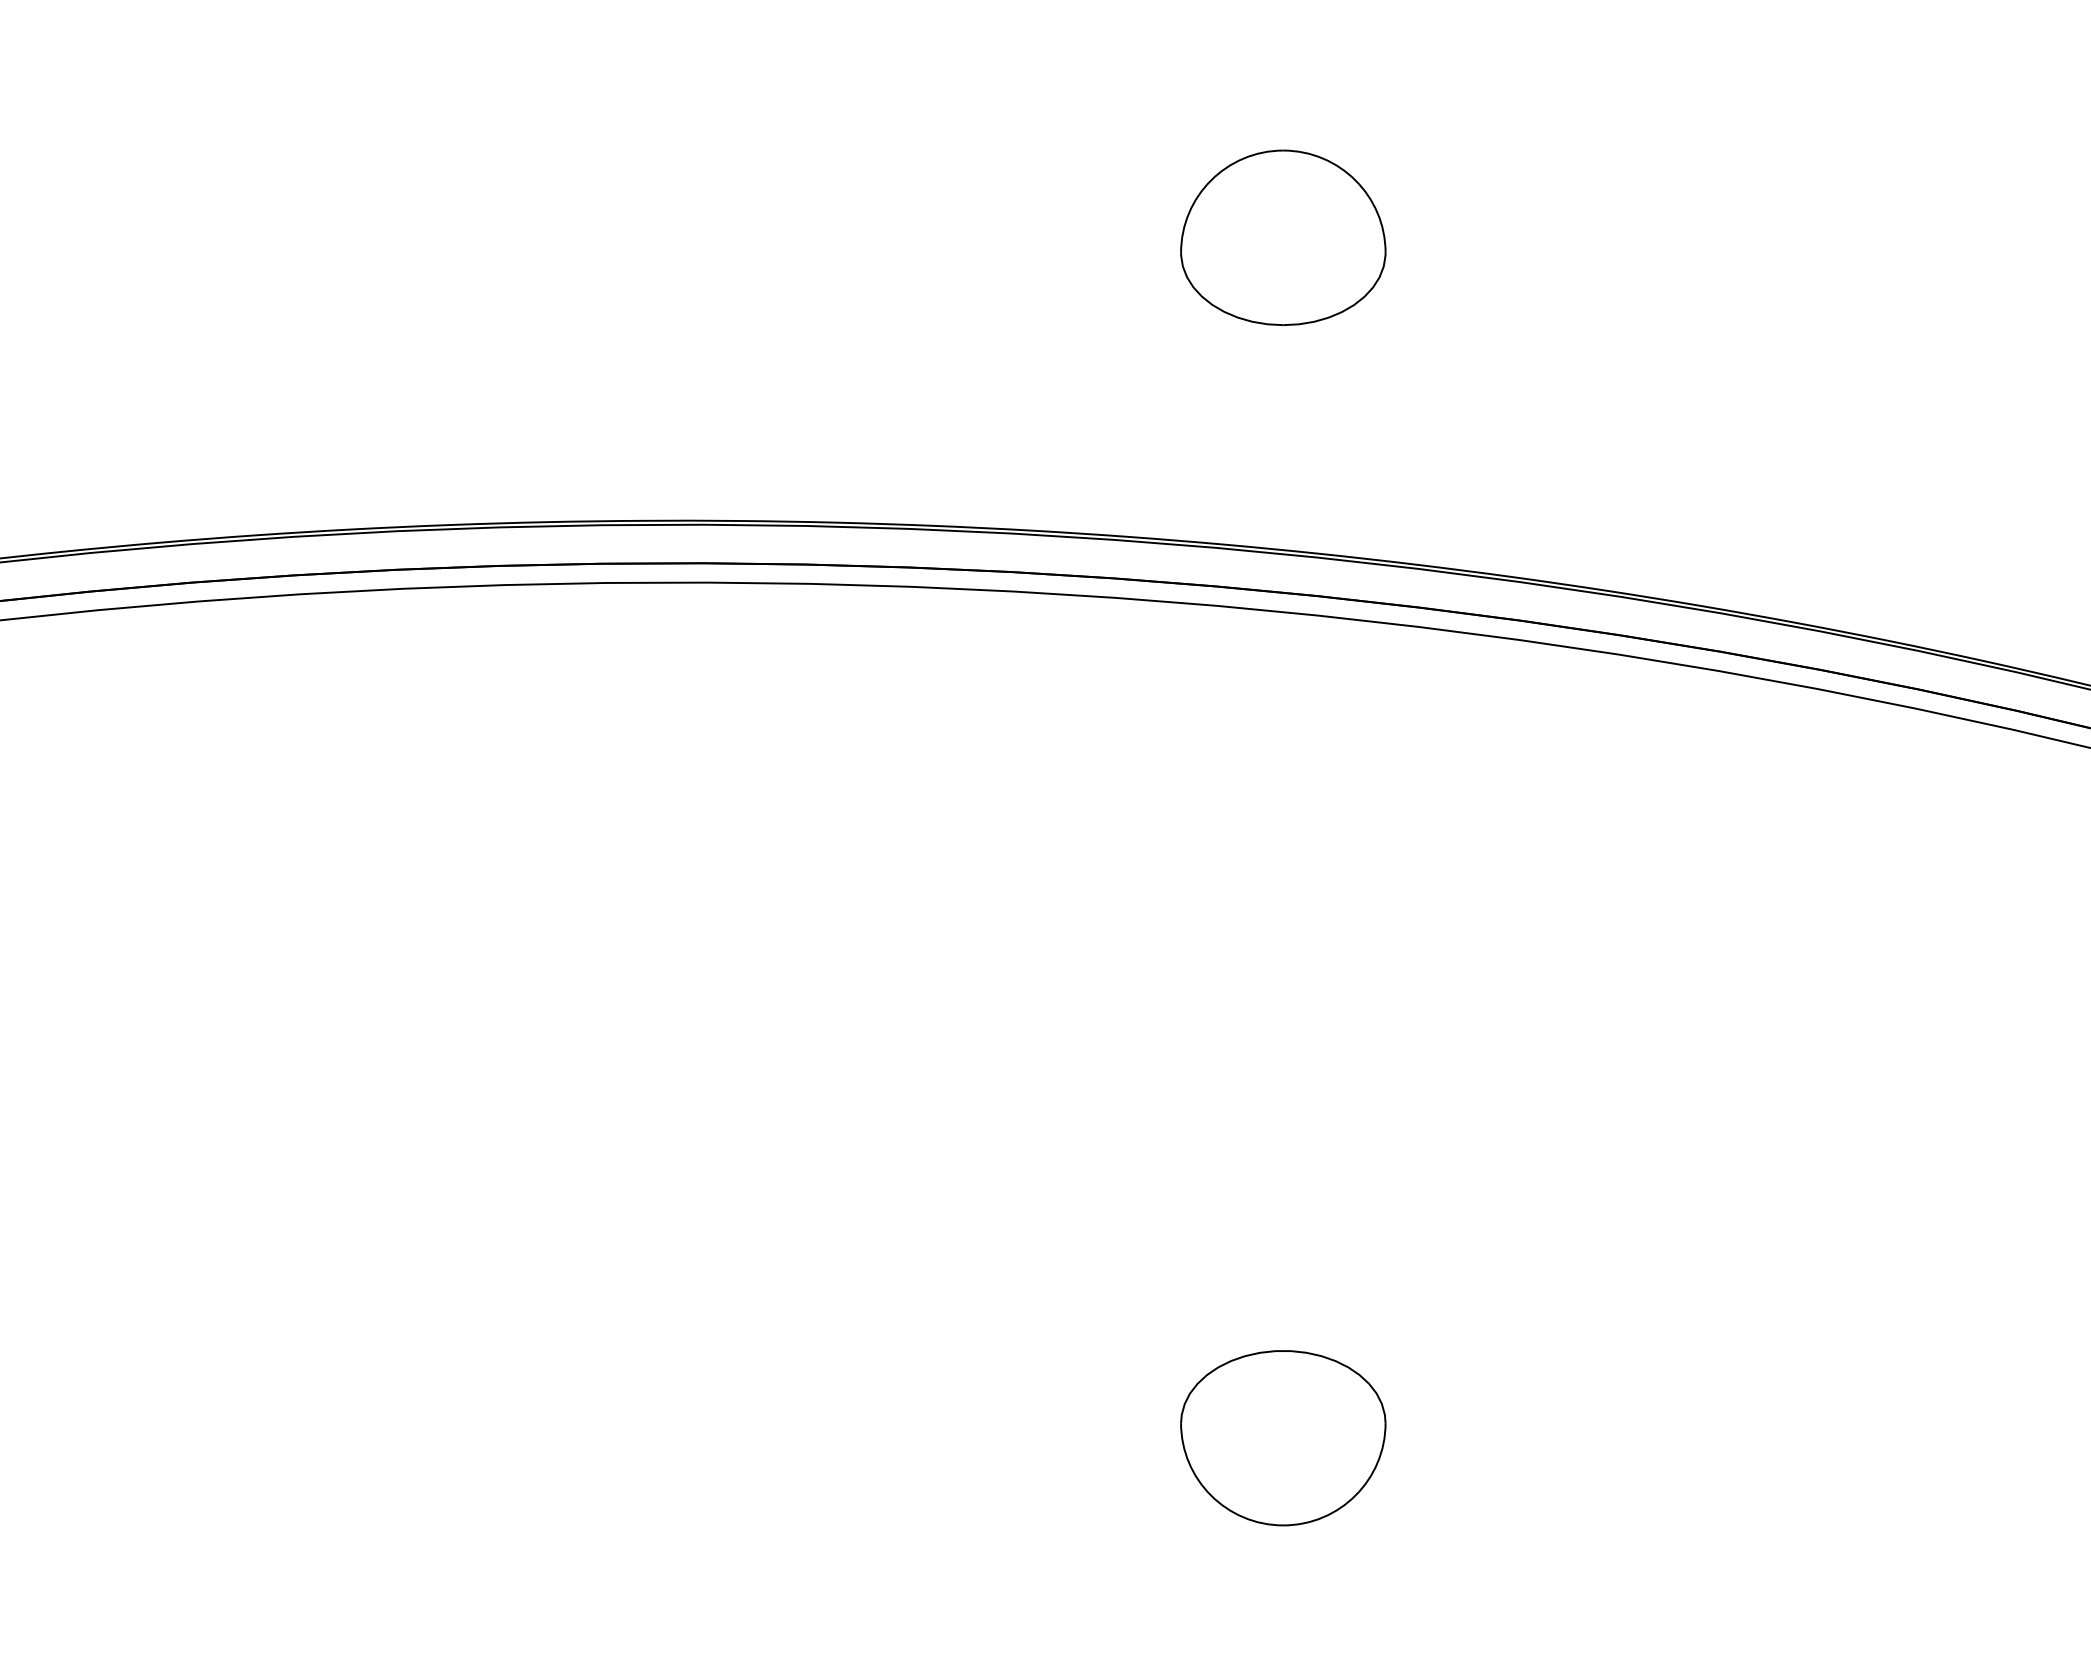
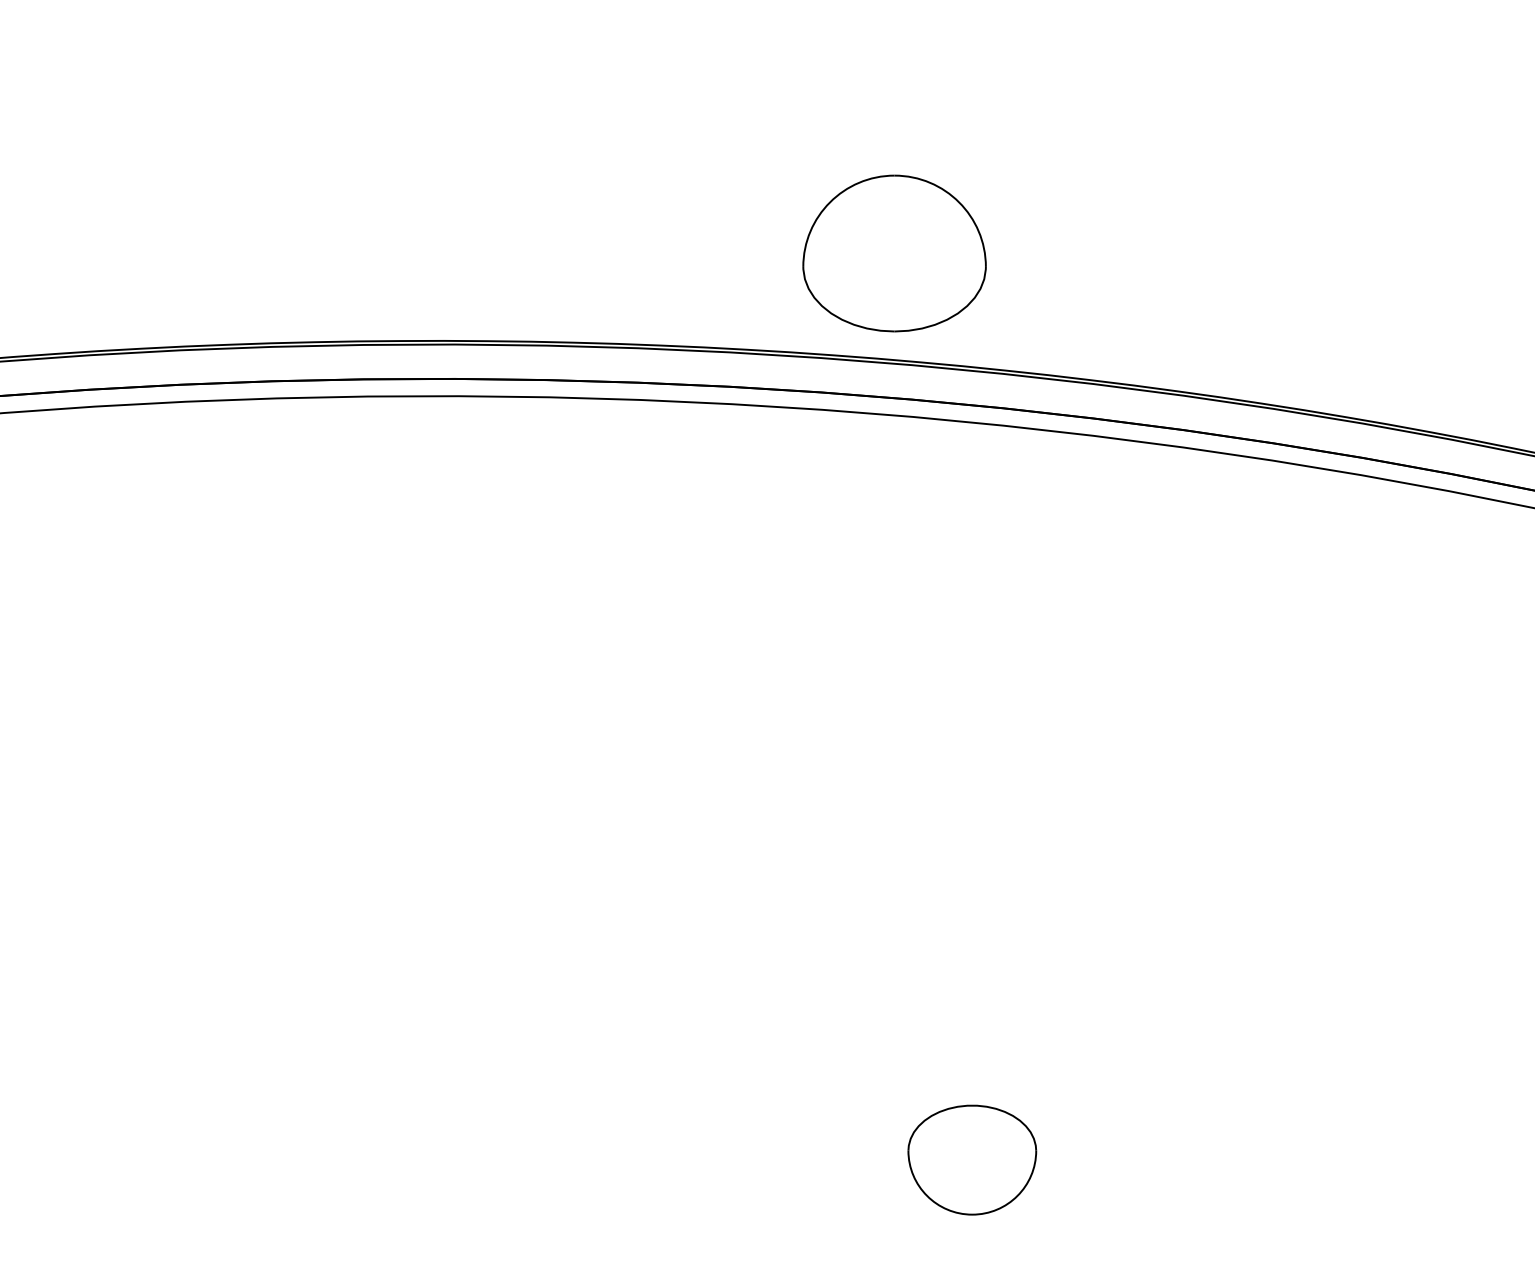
part: (1283, 237) -> (894, 253), moved
part: (1283, 1438) -> (972, 1160), size x0.7

